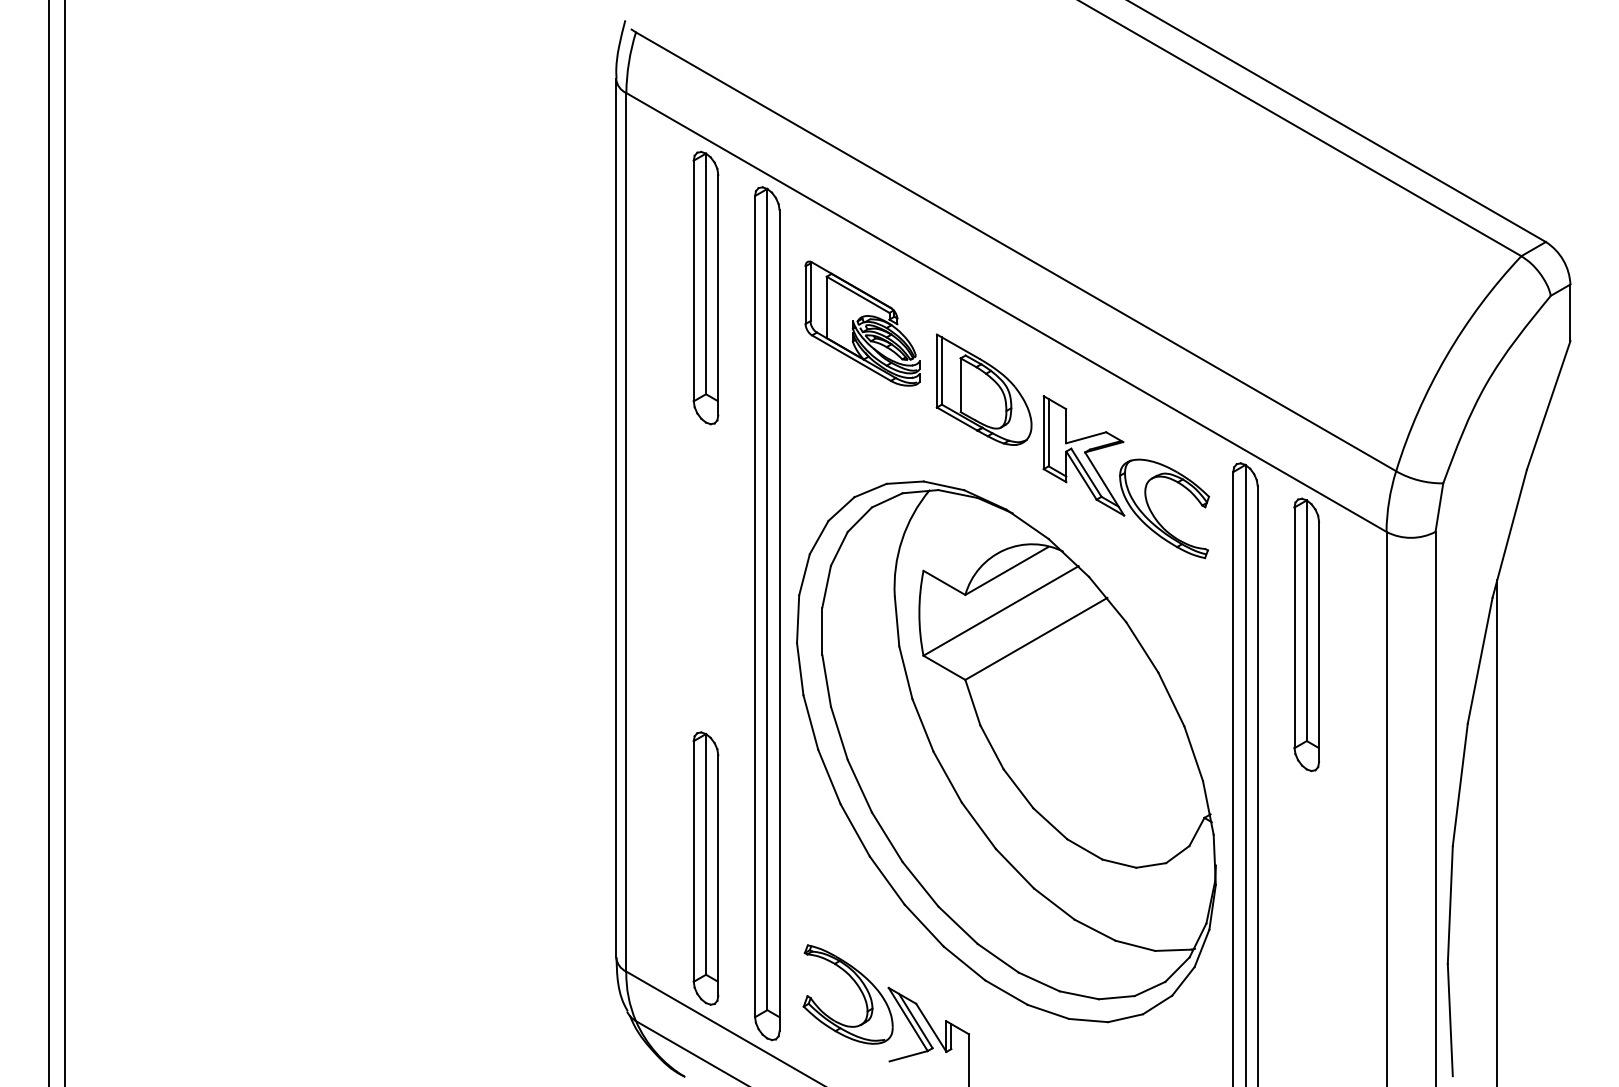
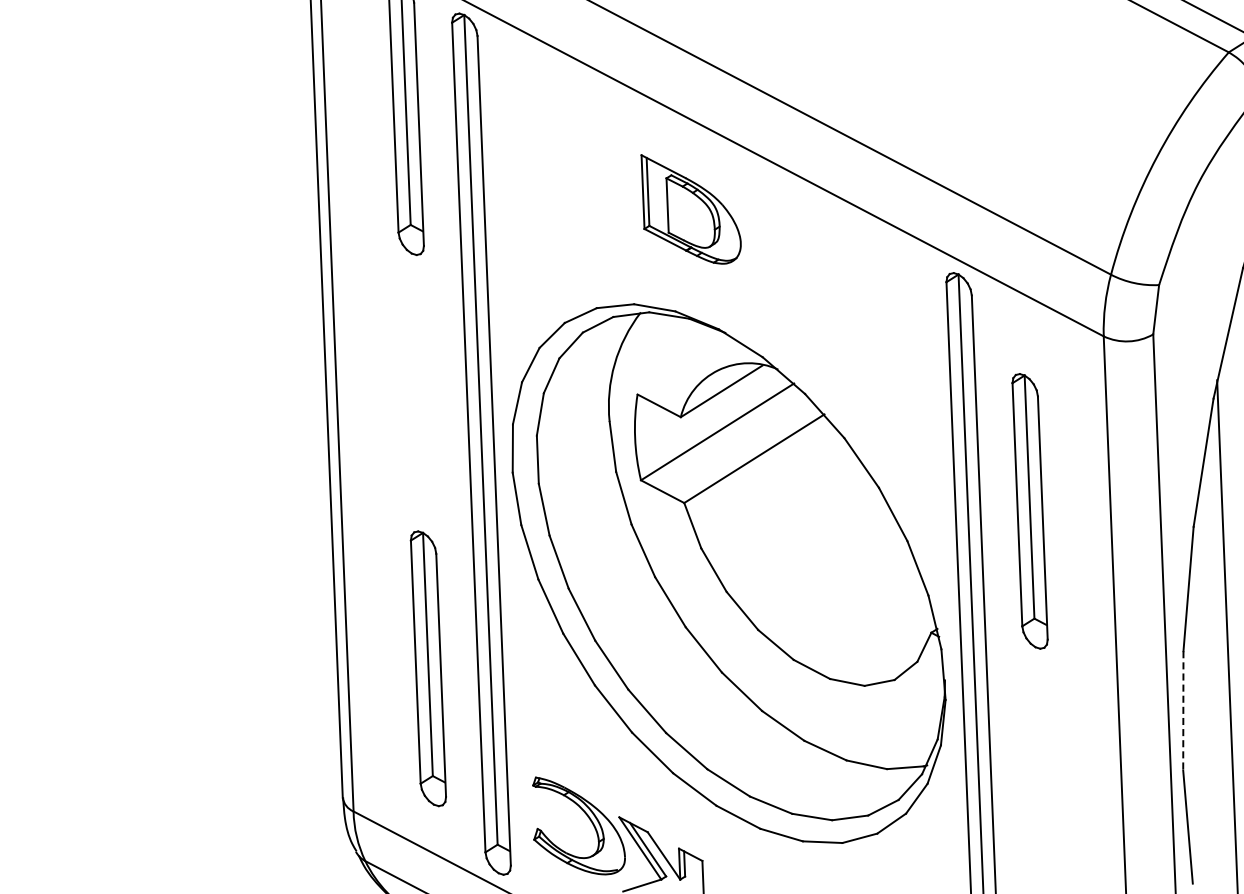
part: (862, 323) -> (565, 147), removed
part: (1126, 477) -> (838, 291), removed
part: (1306, 634) -> (1029, 510), moved
part: (705, 868) -> (427, 668), moved
line: (1450, 905) -> (1183, 711), solid -> dashed

